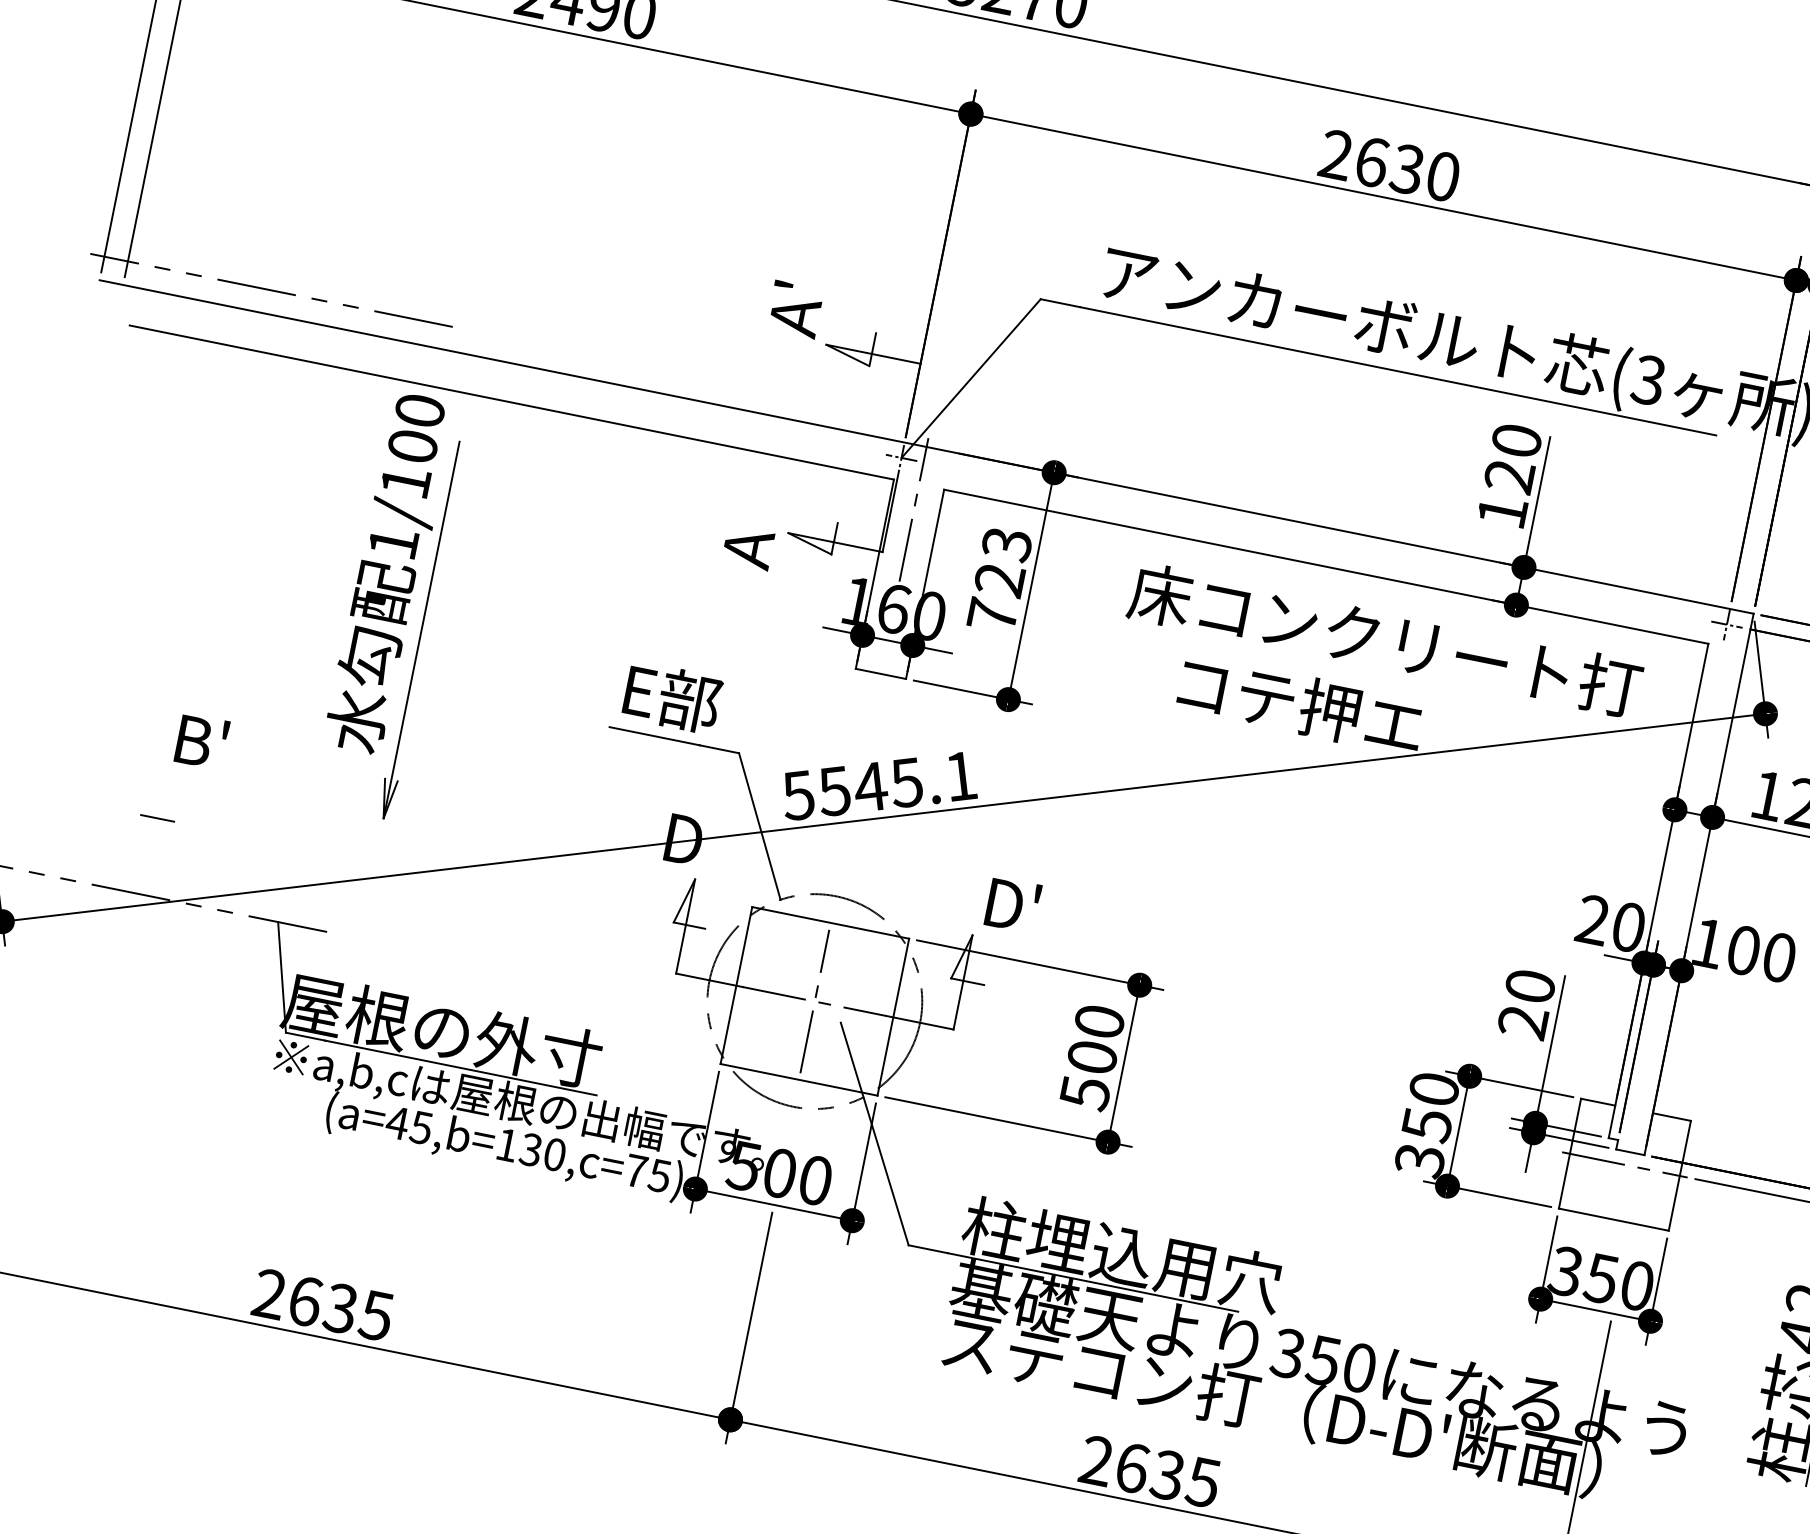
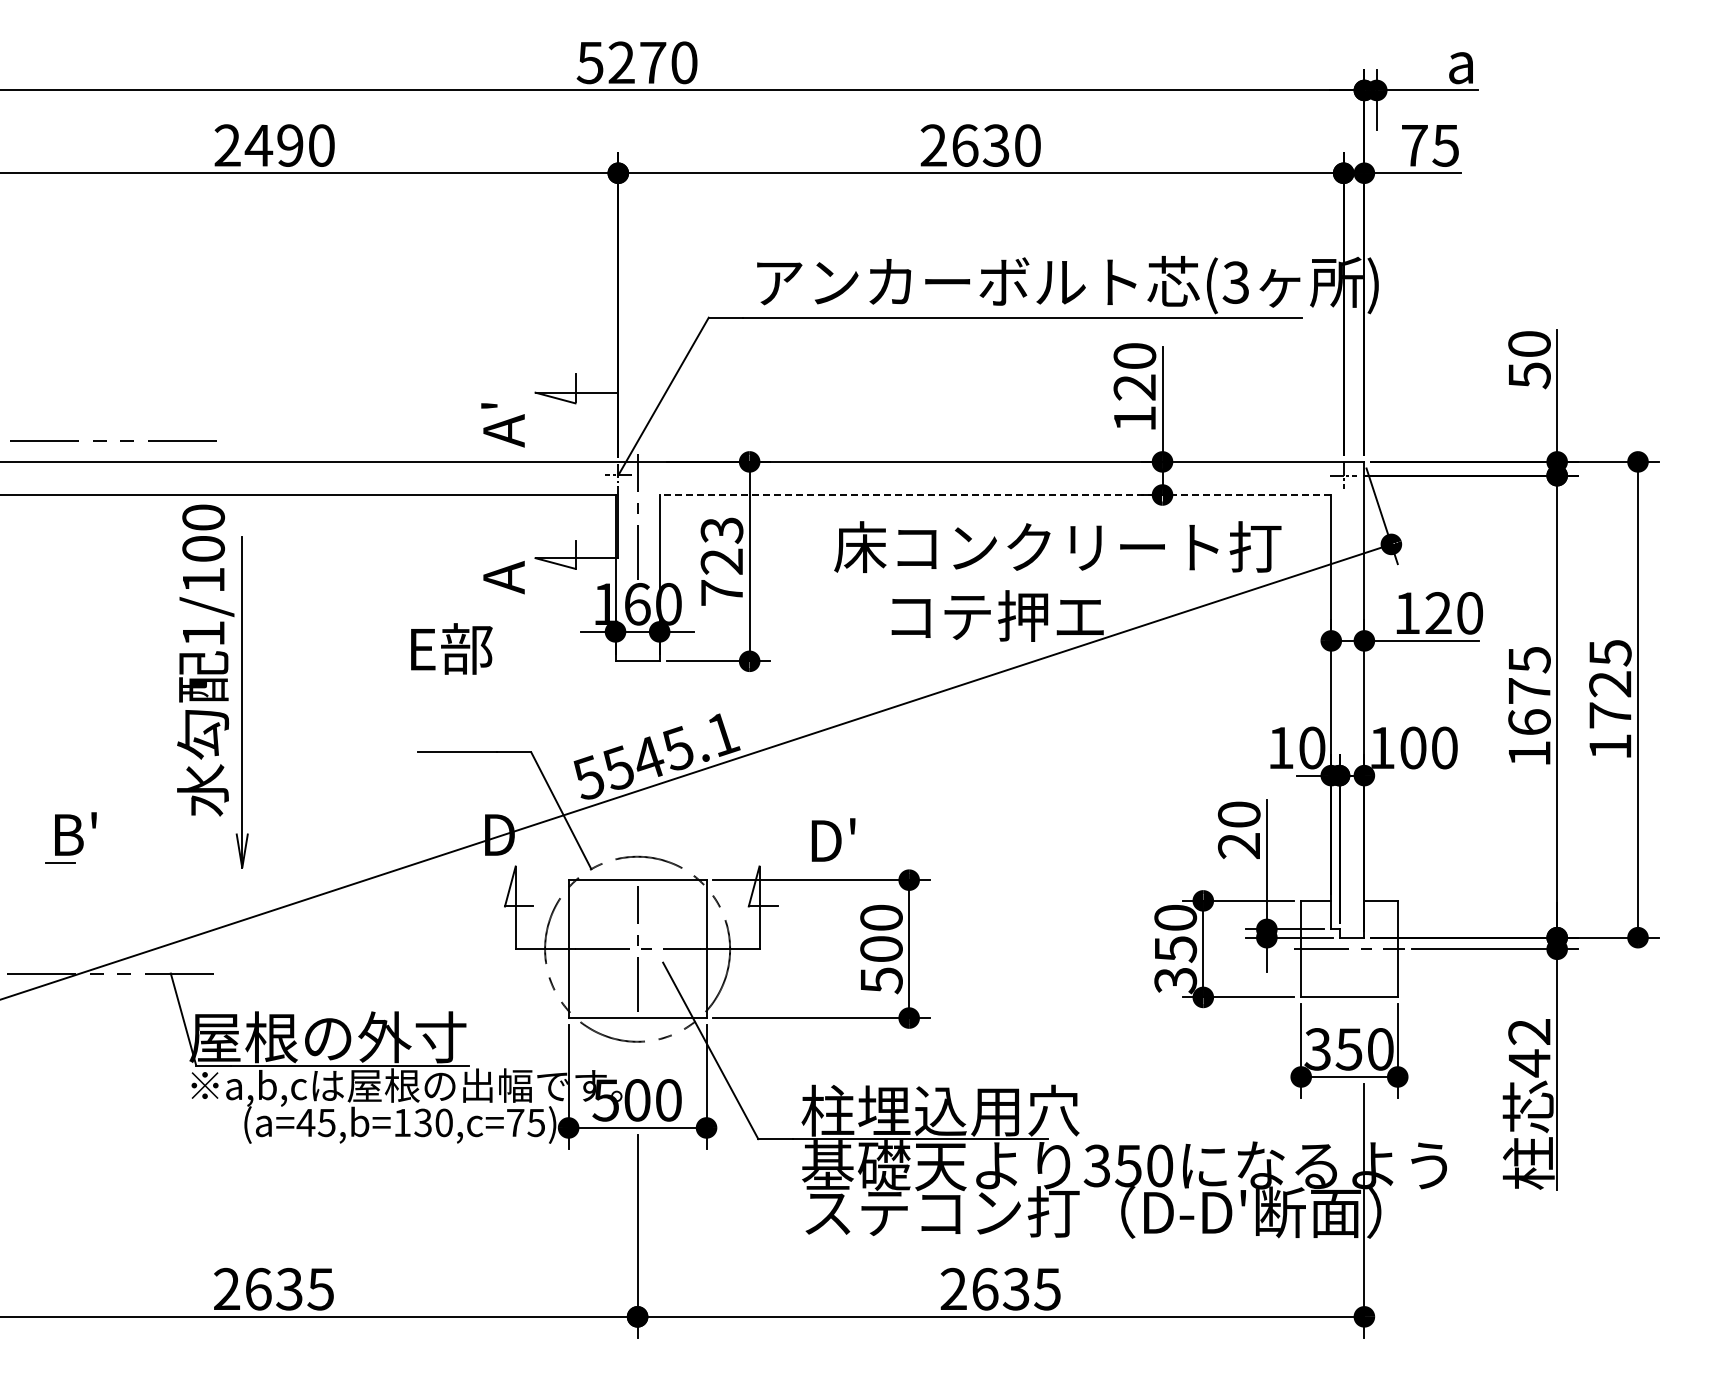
text: (794, 309) -> (502, 425), moved
line: (1326, 567) -> (995, 495), solid -> dashed
text: (672, 697) -> (451, 648), moved
line: (157, 817) -> (60, 862), moved
text: (1013, 904) -> (833, 839), moved
text: (1592, 919) -> (1280, 747), 20 -> 10

